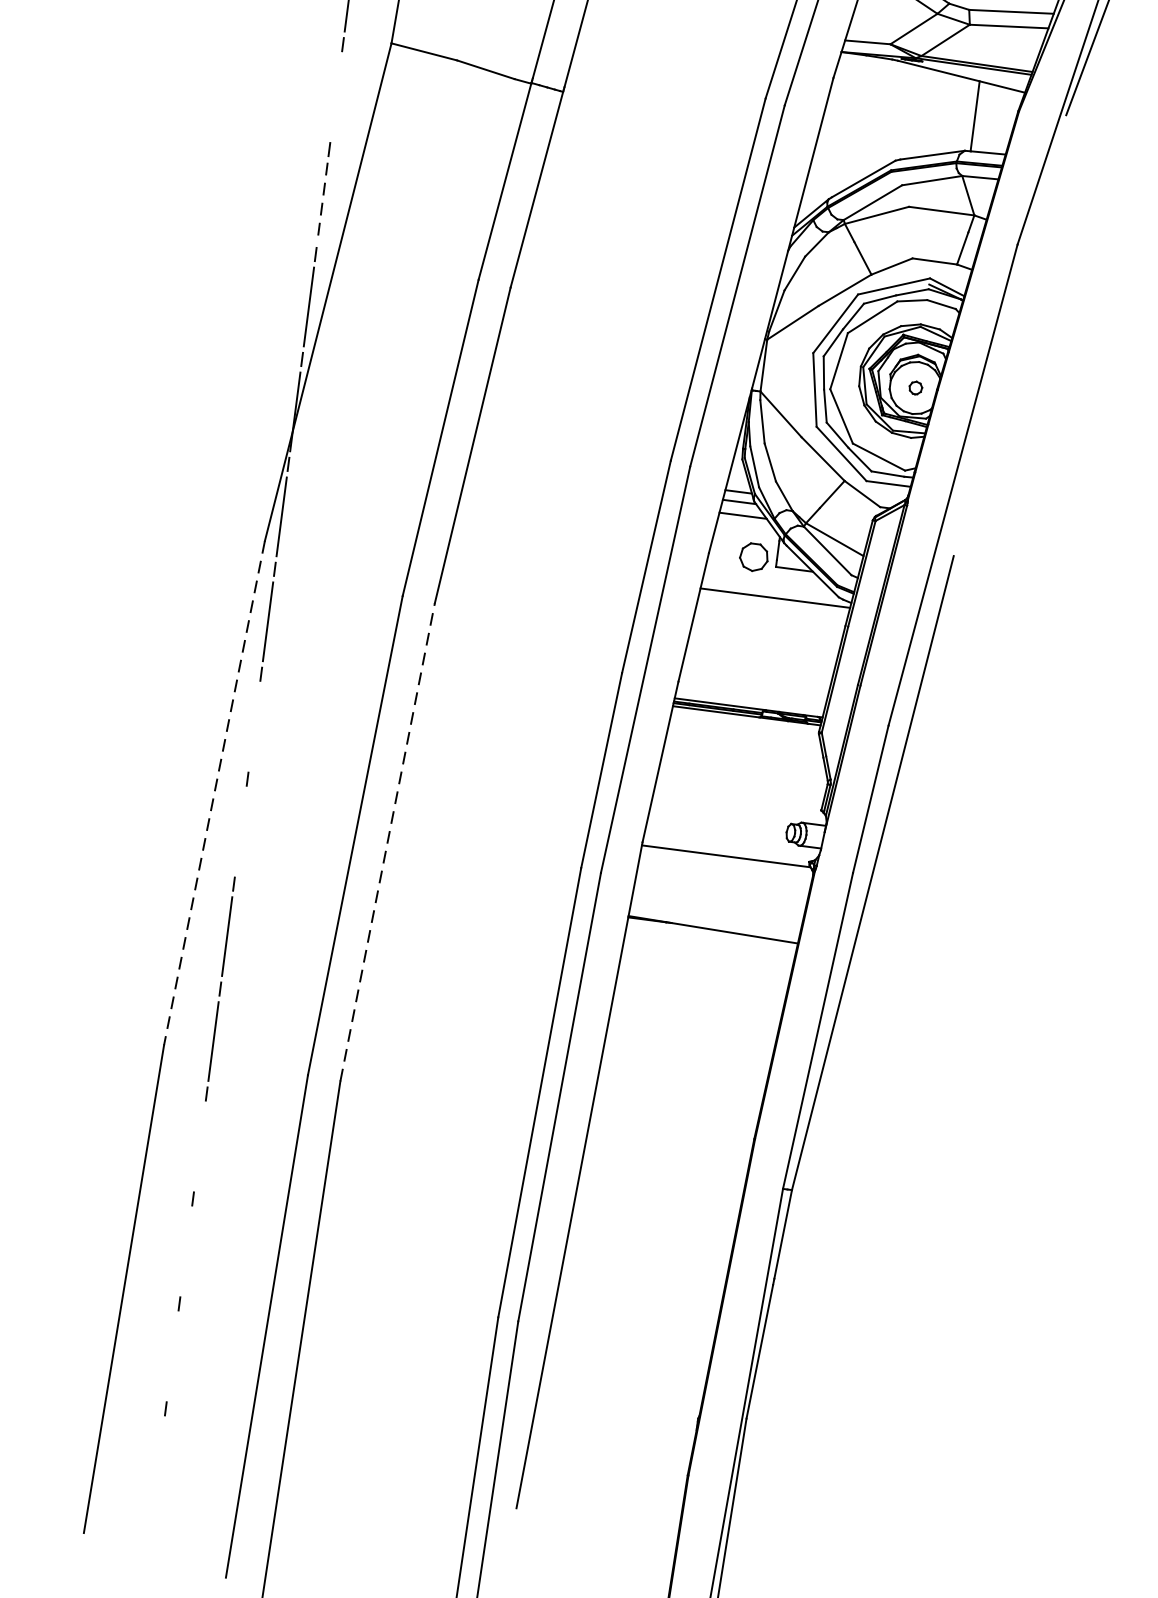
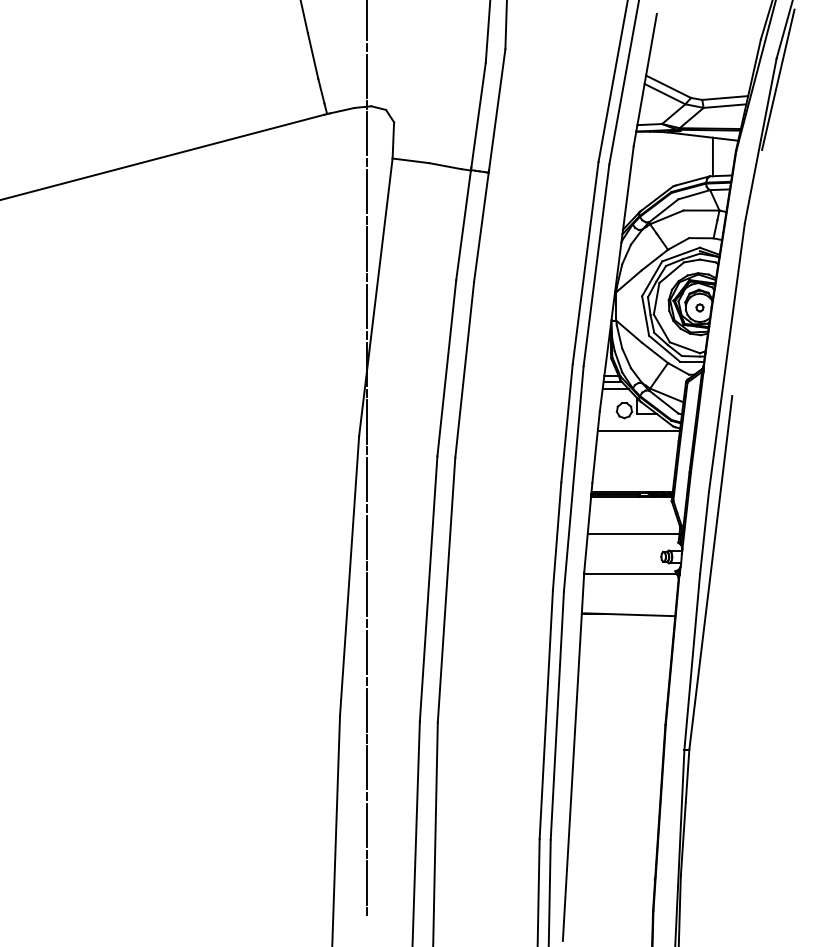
line: (336, 97) -> (366, 191), added
line: (322, 202) -> (366, 249), dashed -> solid
line: (254, 725) -> (366, 536), added
line: (741, 784) -> (633, 534), added
line: (214, 794) -> (349, 576), dashed -> solid
line: (240, 831) -> (366, 594), added
line: (387, 842) -> (446, 590), dashed -> solid
line: (199, 1146) -> (366, 767), added
line: (186, 1251) -> (366, 825), added
line: (172, 1355) -> (366, 882), added

